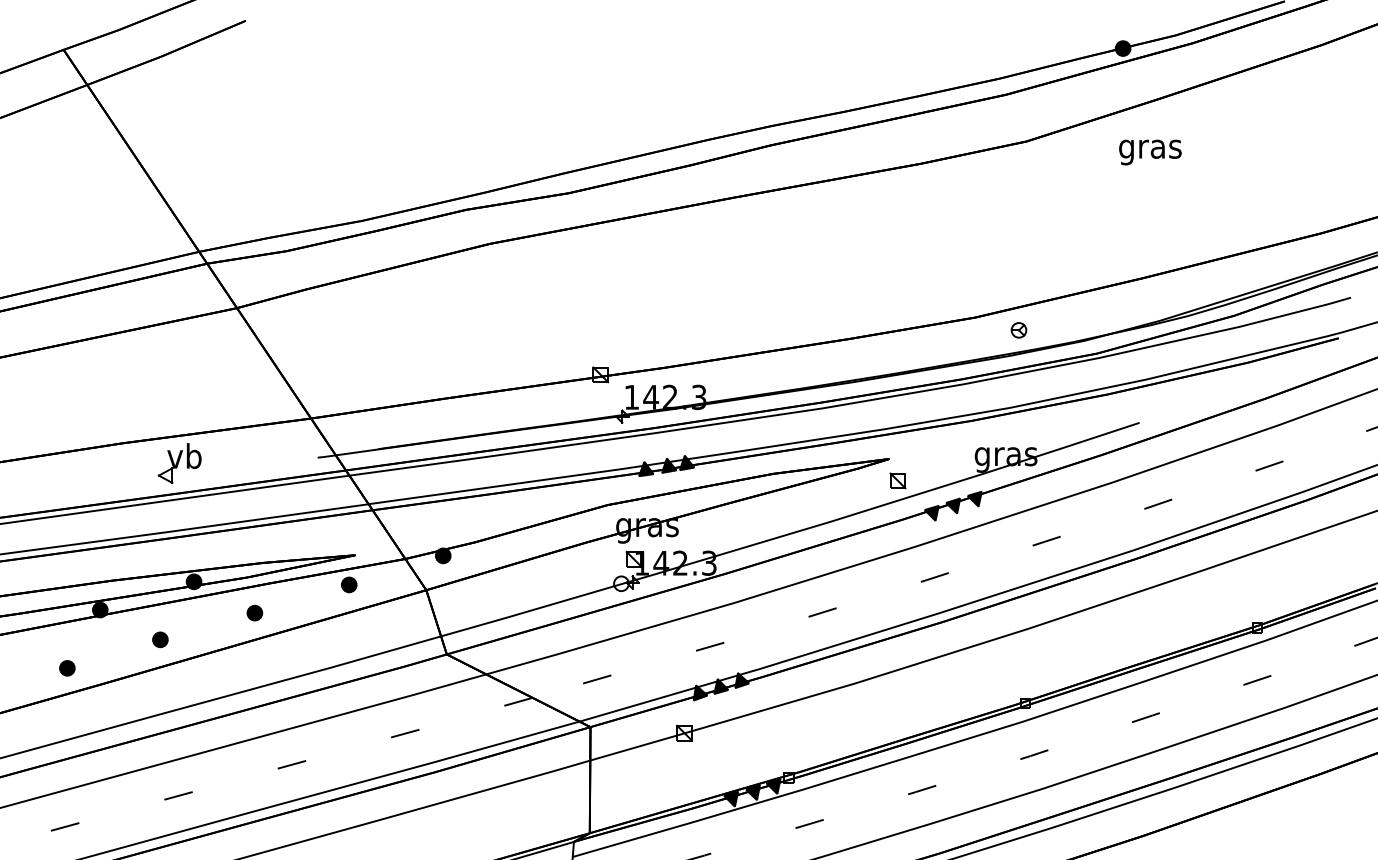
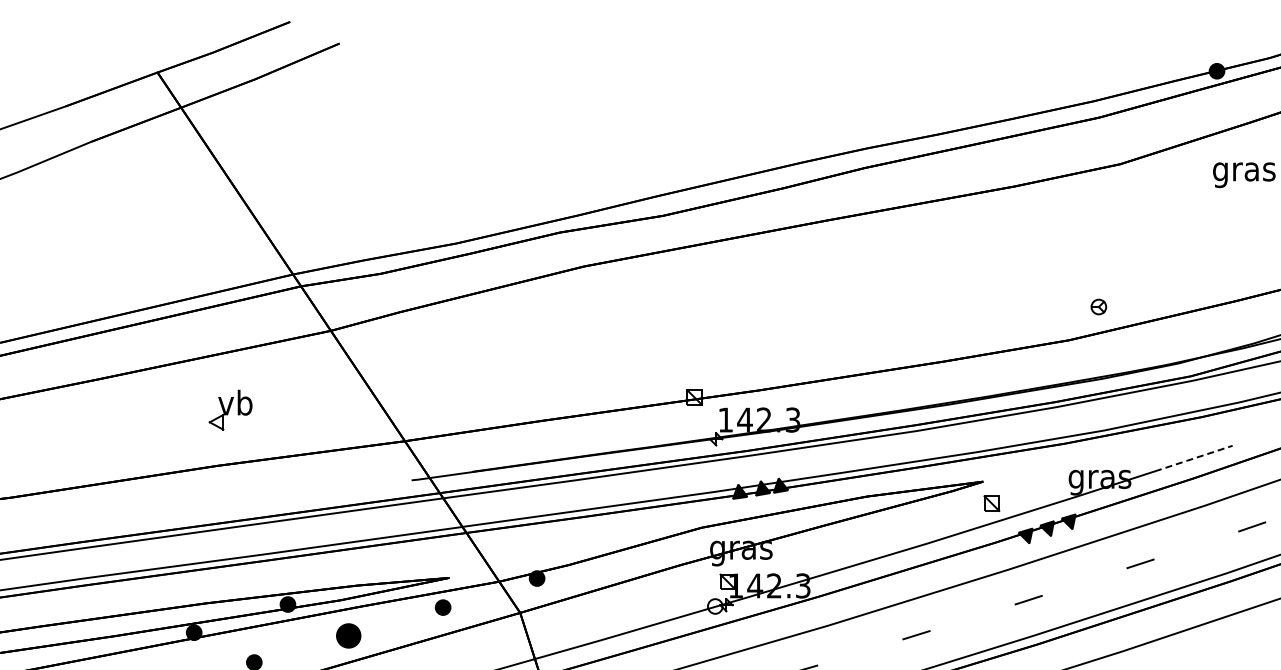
part: (1018, 330) -> (1098, 307), moved
line: (1099, 435) -> (1193, 458), solid -> dashed
part: (179, 463) -> (230, 410), moved
part: (254, 612) -> (348, 635), size x1.6

